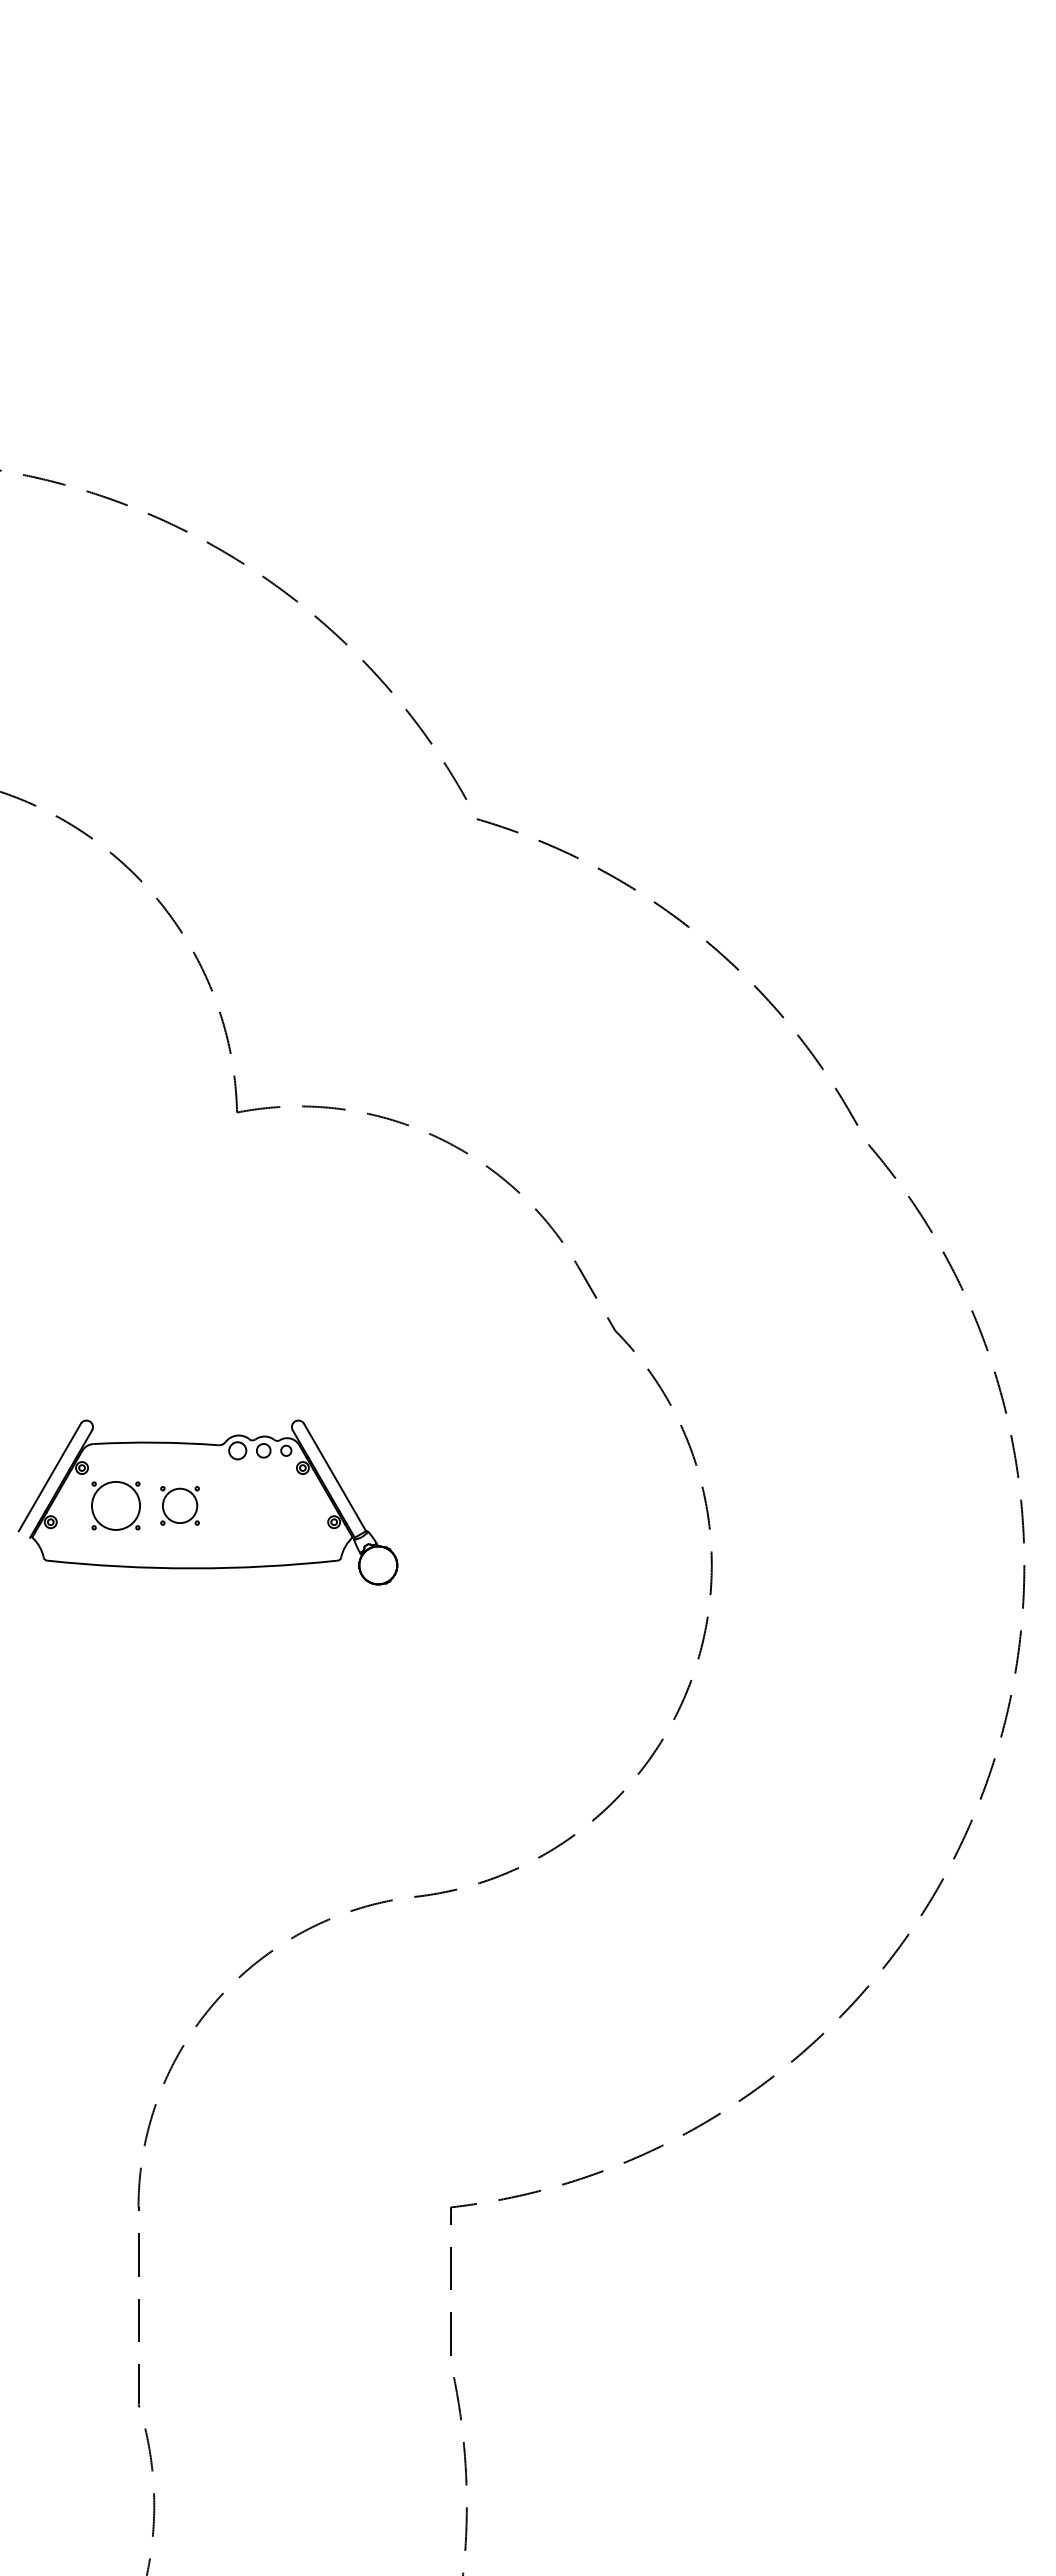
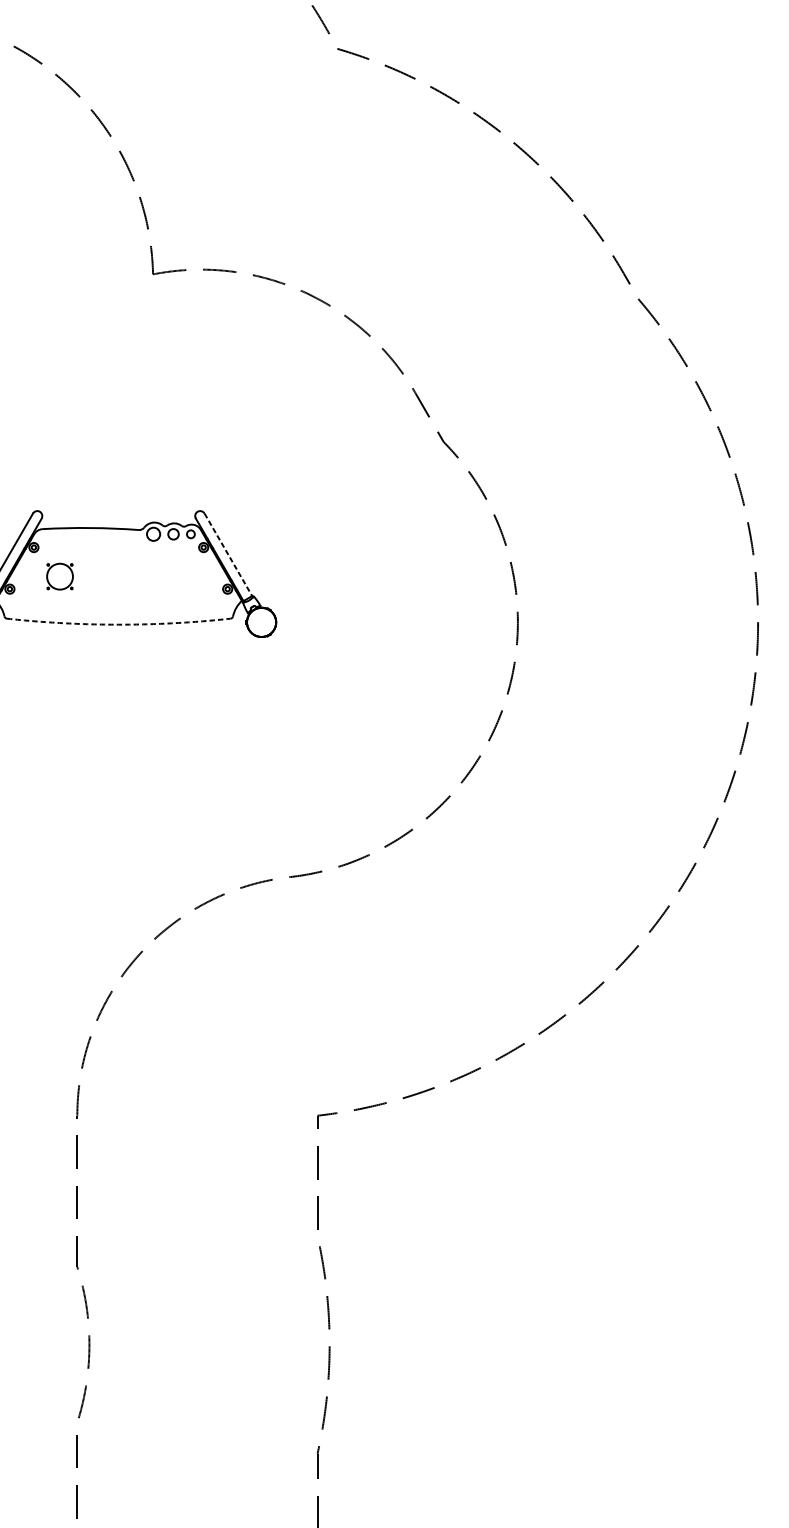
line: (335, 1477) -> (228, 554), solid -> dashed
part: (115, 1505) -> (59, 576), size x0.7
part: (179, 1505) -> (108, 576), removed
arc: (192, 1568) -> (118, 624), solid -> dashed

